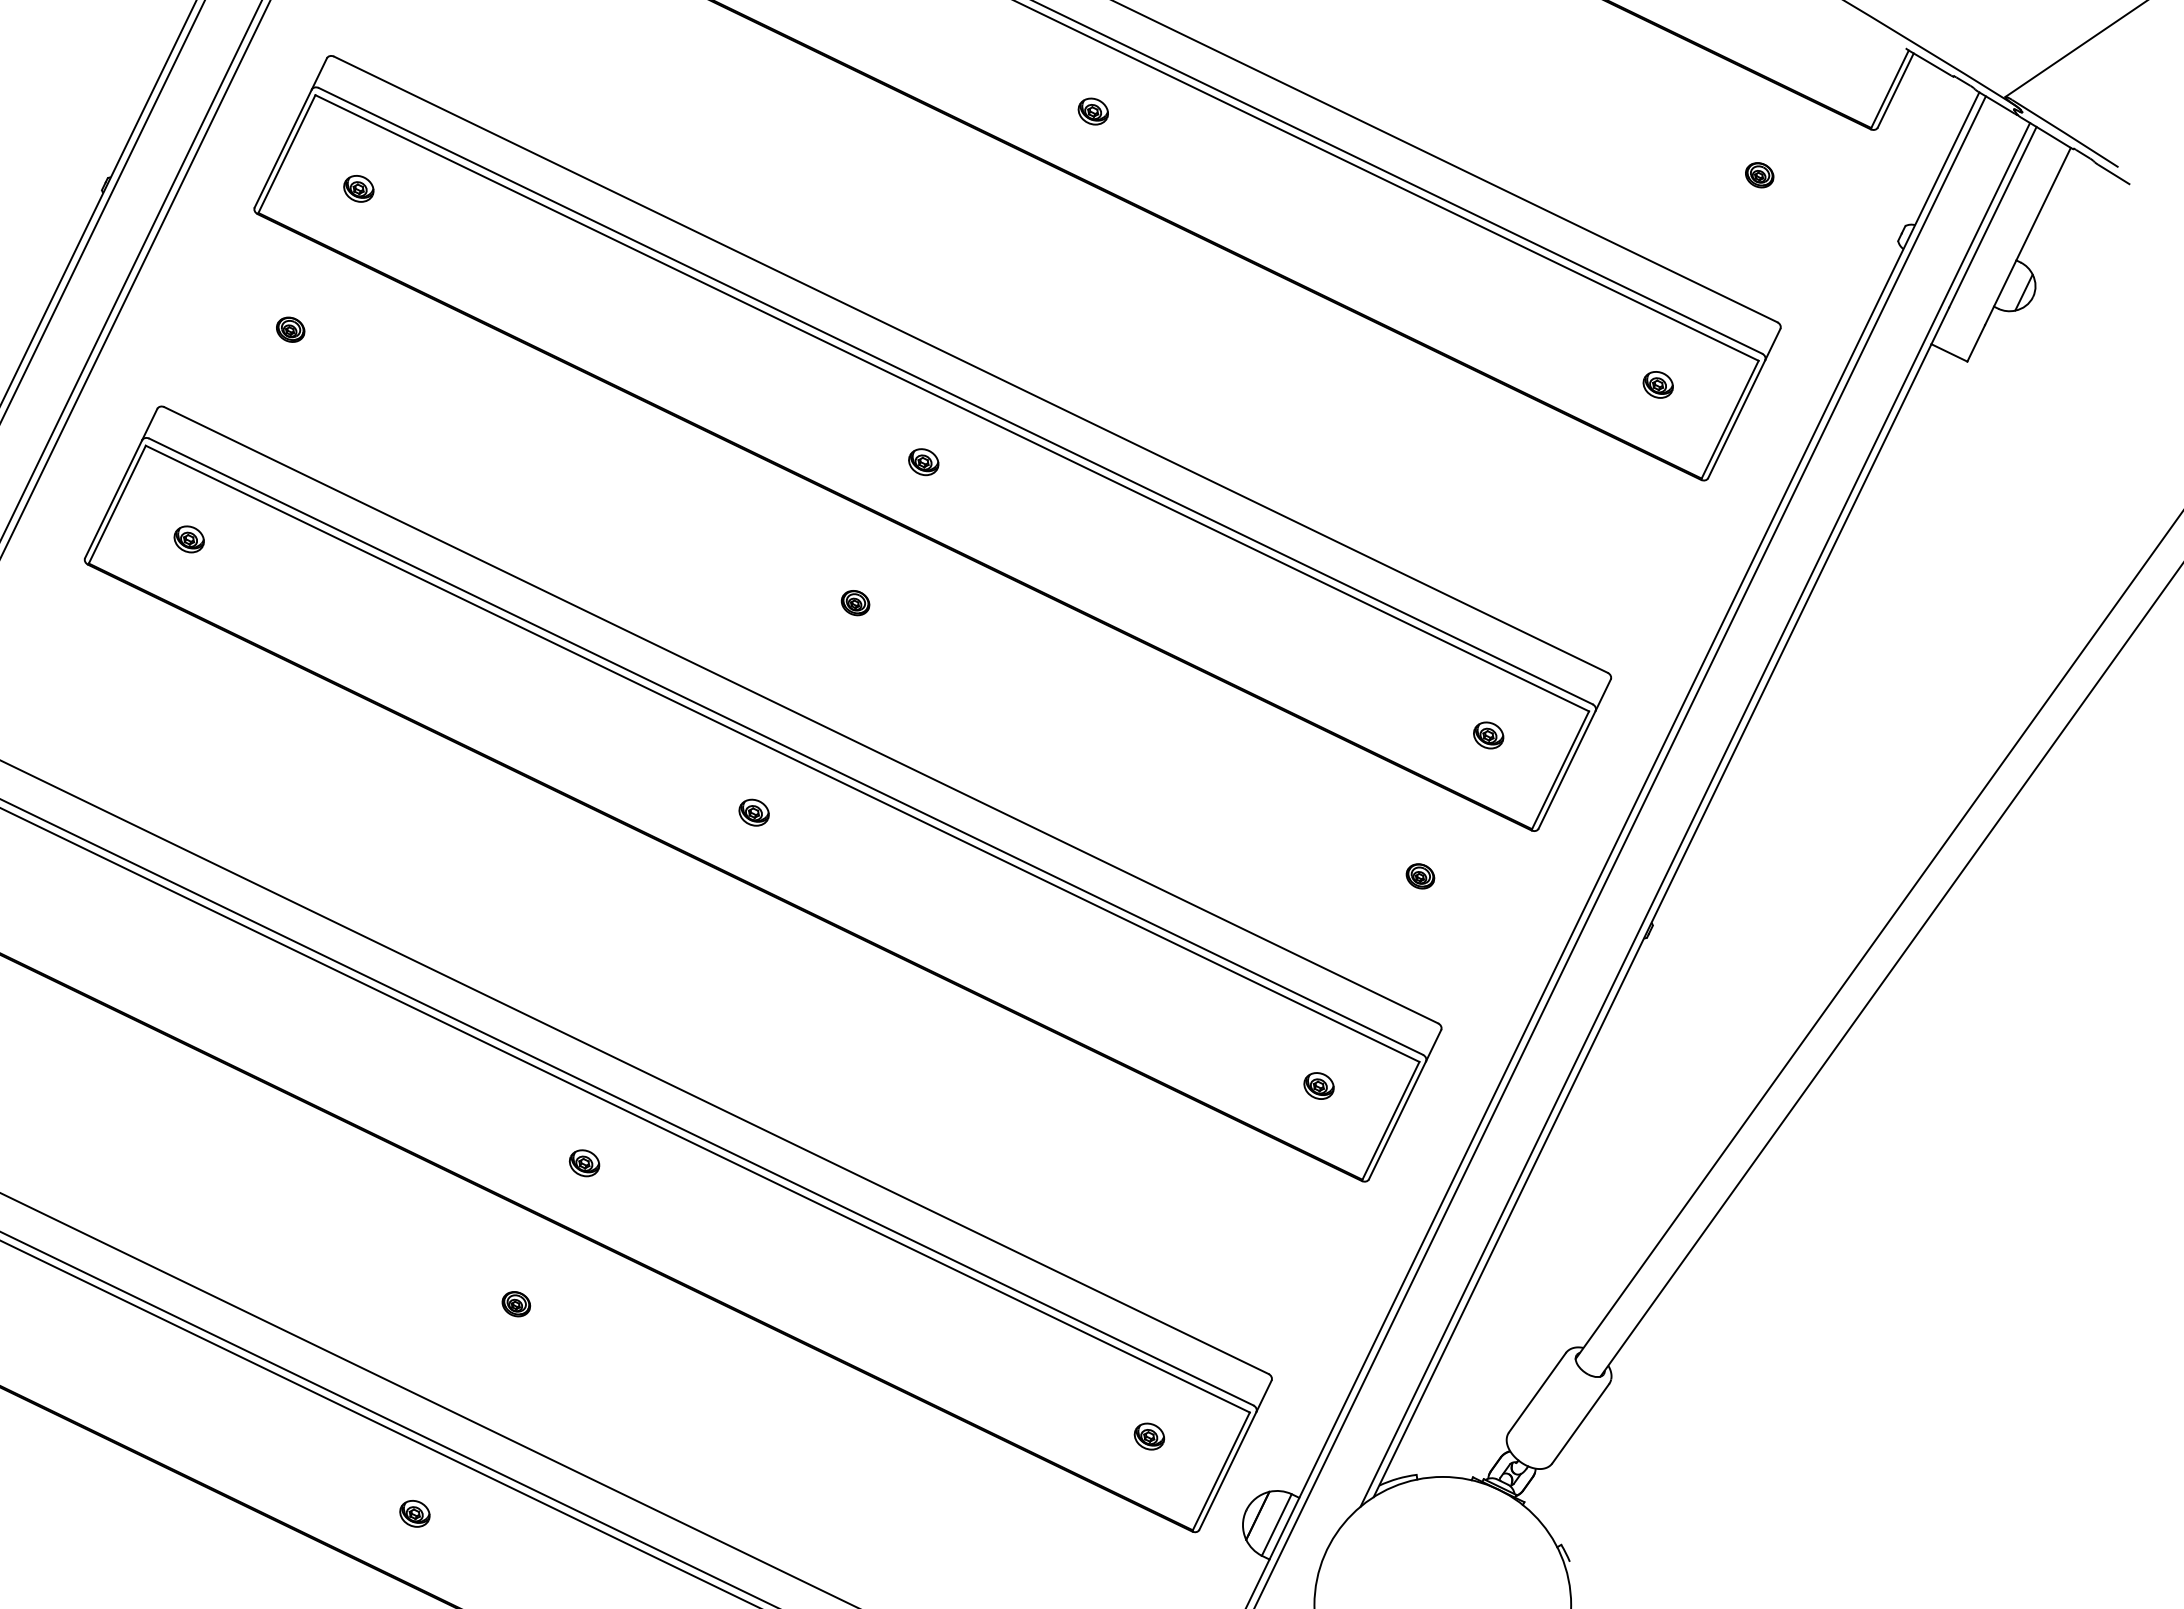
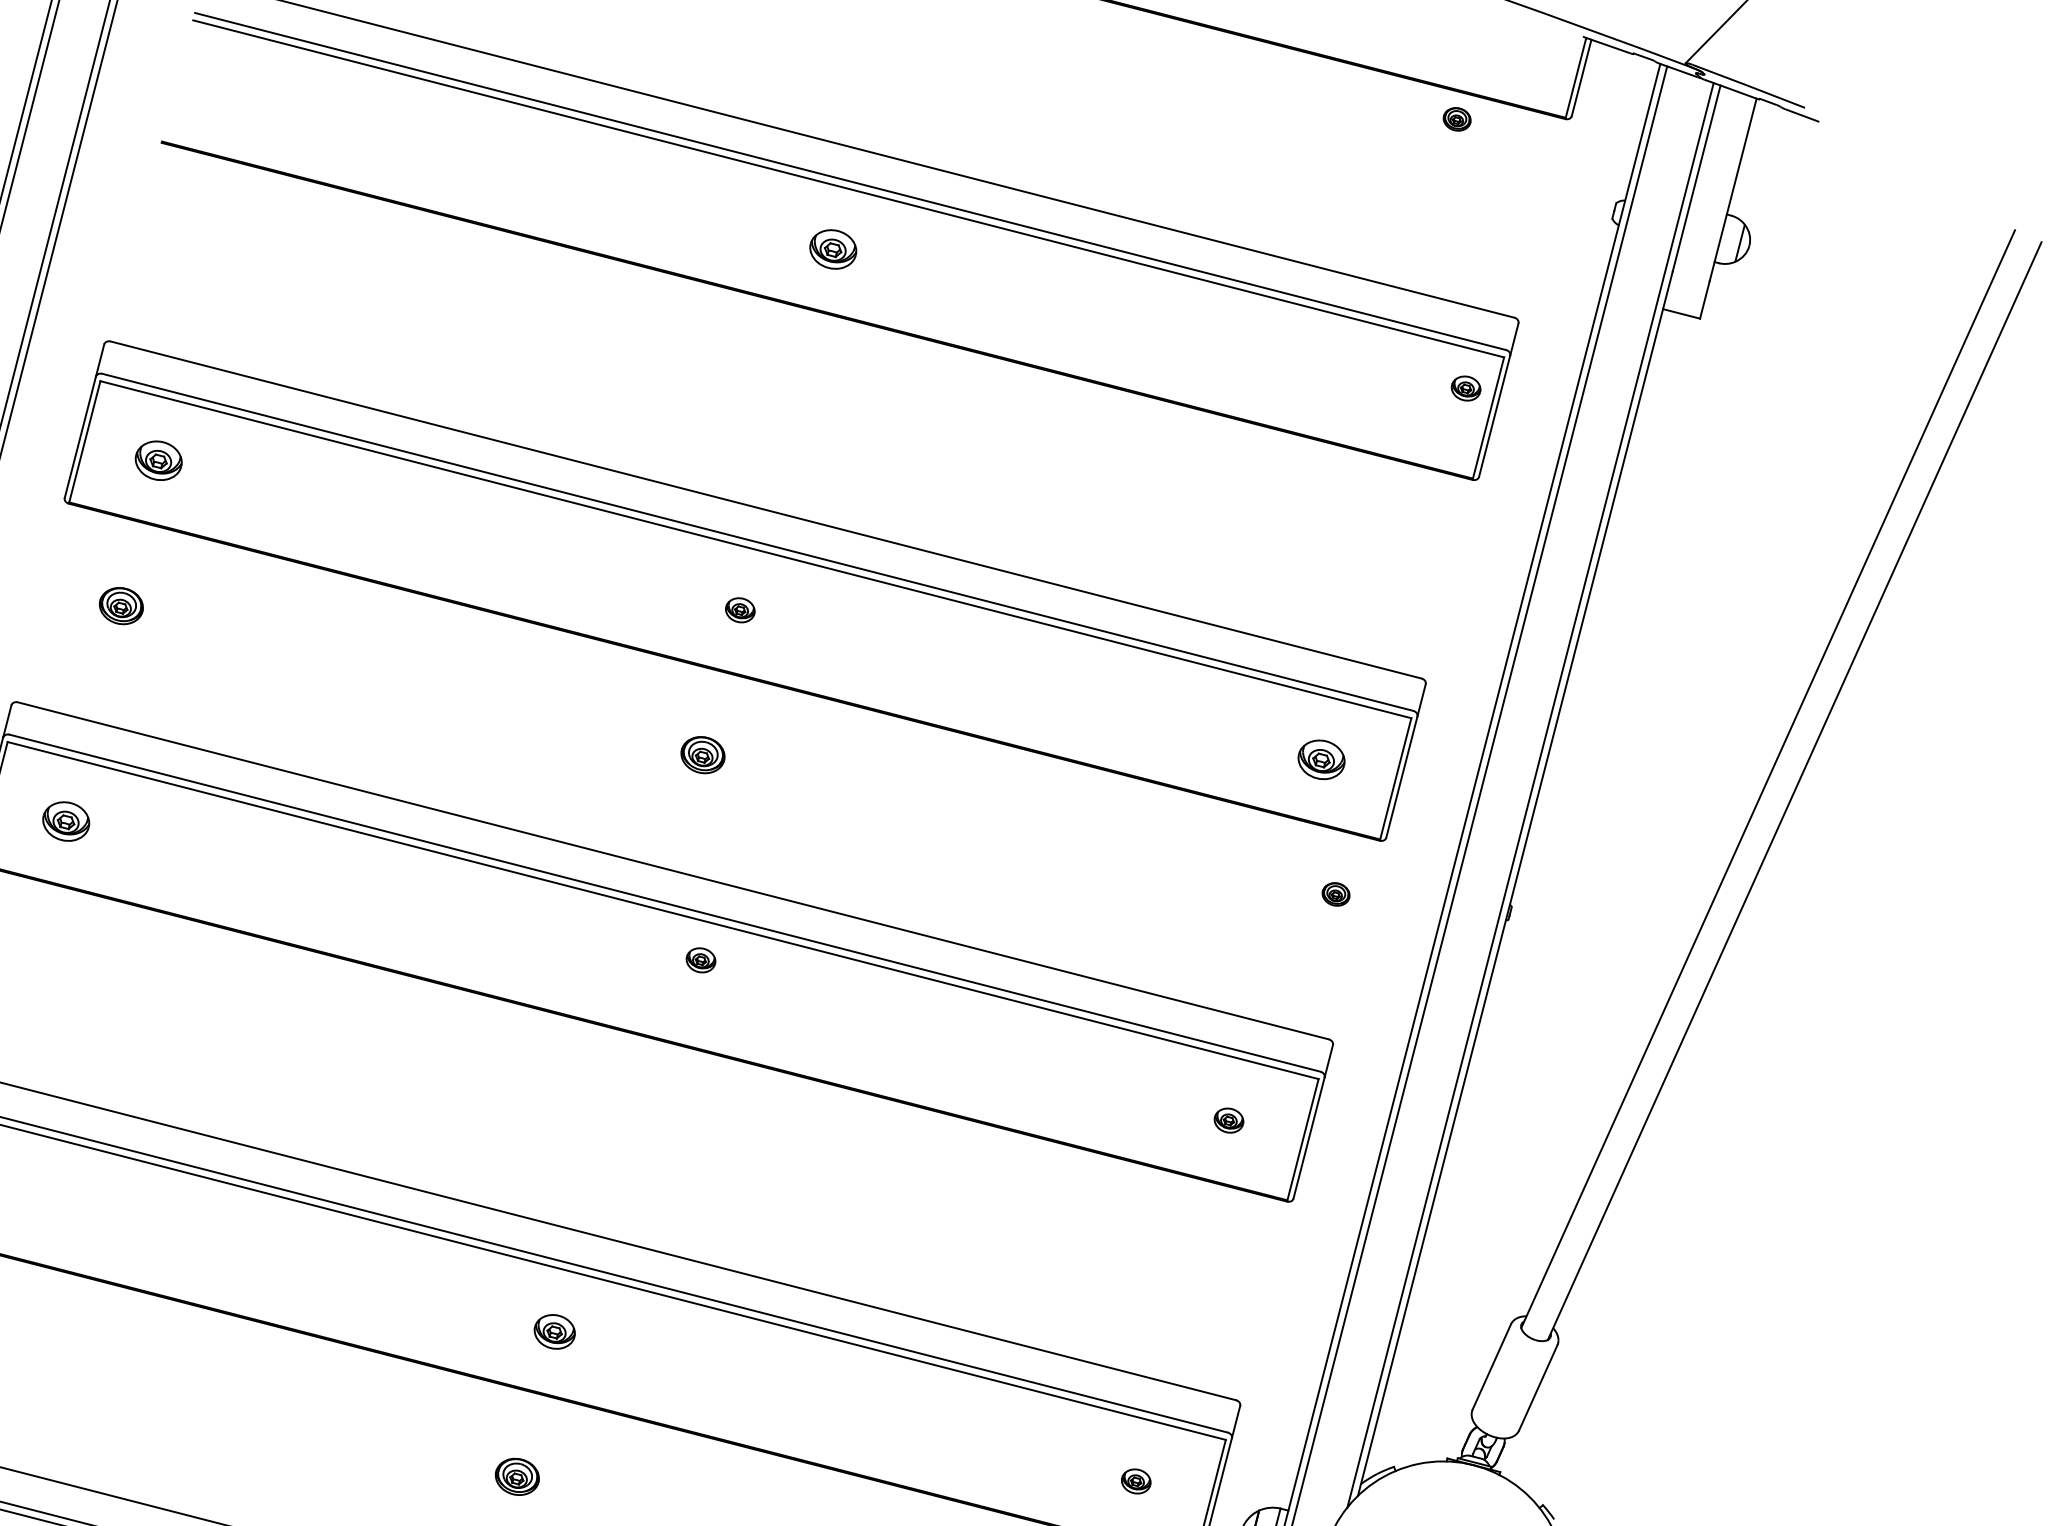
part: (1092, 111) -> (832, 249), size x1.6
part: (1759, 175) -> (1457, 119), moved
part: (358, 188) -> (158, 460), size x1.6
part: (290, 329) -> (121, 605), size x1.6
part: (1657, 384) -> (1465, 388), moved
part: (188, 539) -> (65, 821), size x1.6
part: (855, 603) -> (703, 755), size x1.6
part: (1488, 735) -> (1321, 759), size x1.6
part: (753, 812) -> (700, 960), moved
part: (1420, 876) -> (1336, 894), moved
part: (584, 1163) -> (554, 1332), size x1.4
part: (516, 1304) -> (517, 1477), size x1.6

